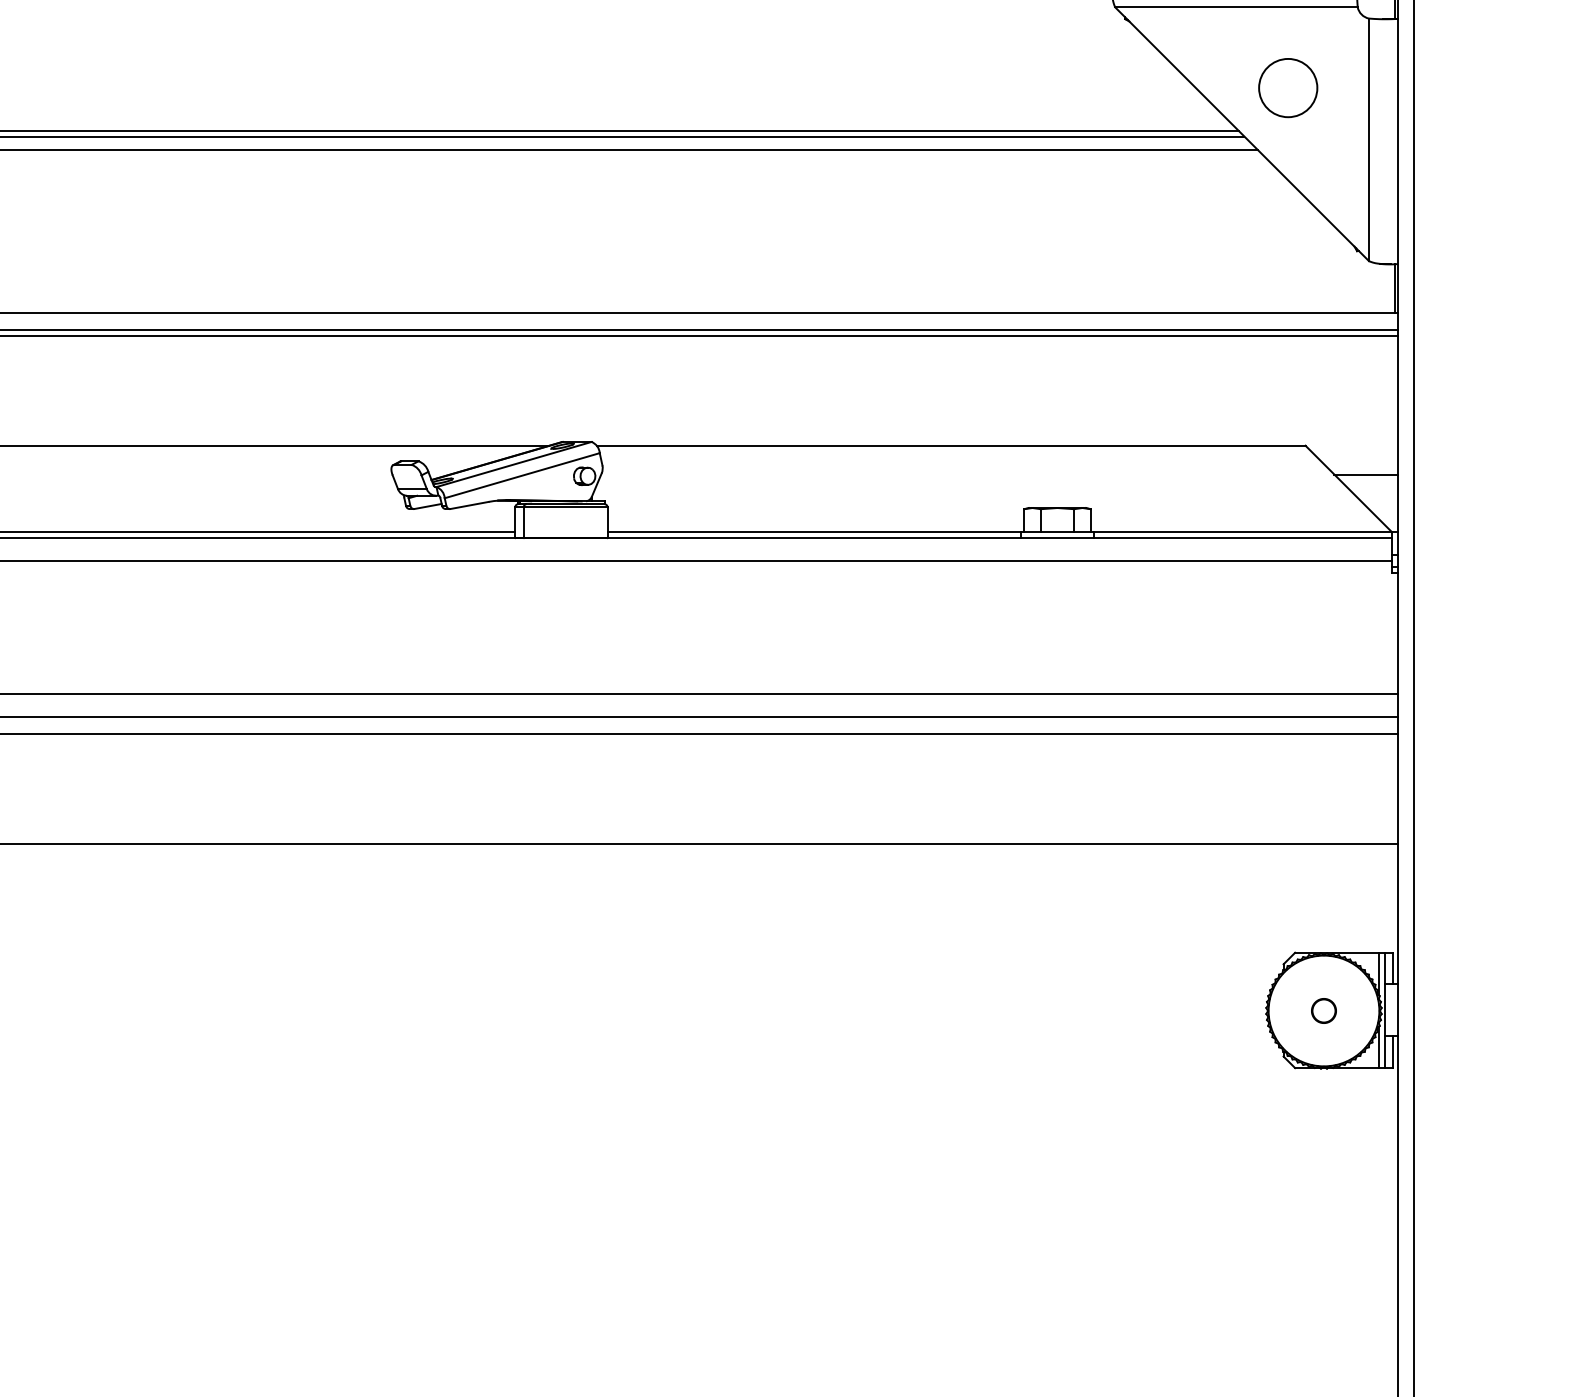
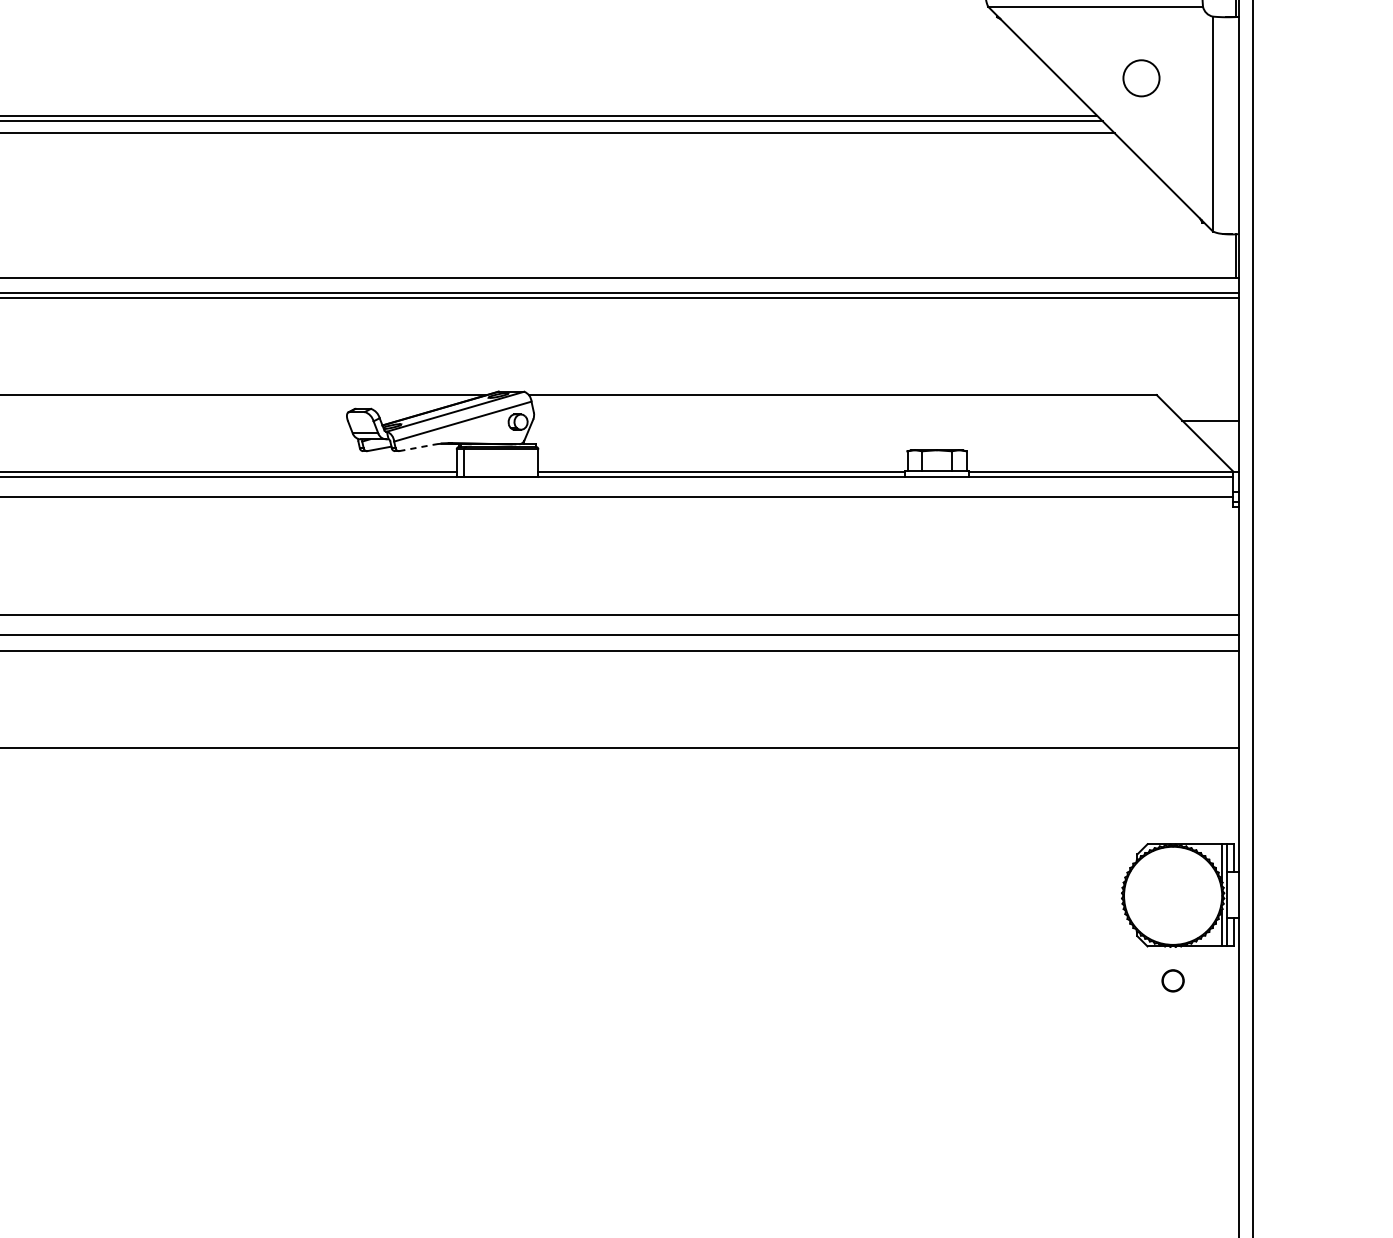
circle: (1288, 88) -> (1141, 78), size x0.7
line: (469, 505) -> (416, 448), solid -> dashed
circle: (1323, 1010) -> (1172, 980), moved

